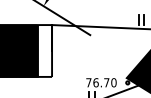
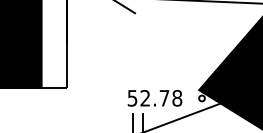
text: (101, 82) -> (155, 97), 76.70 -> 52.78

